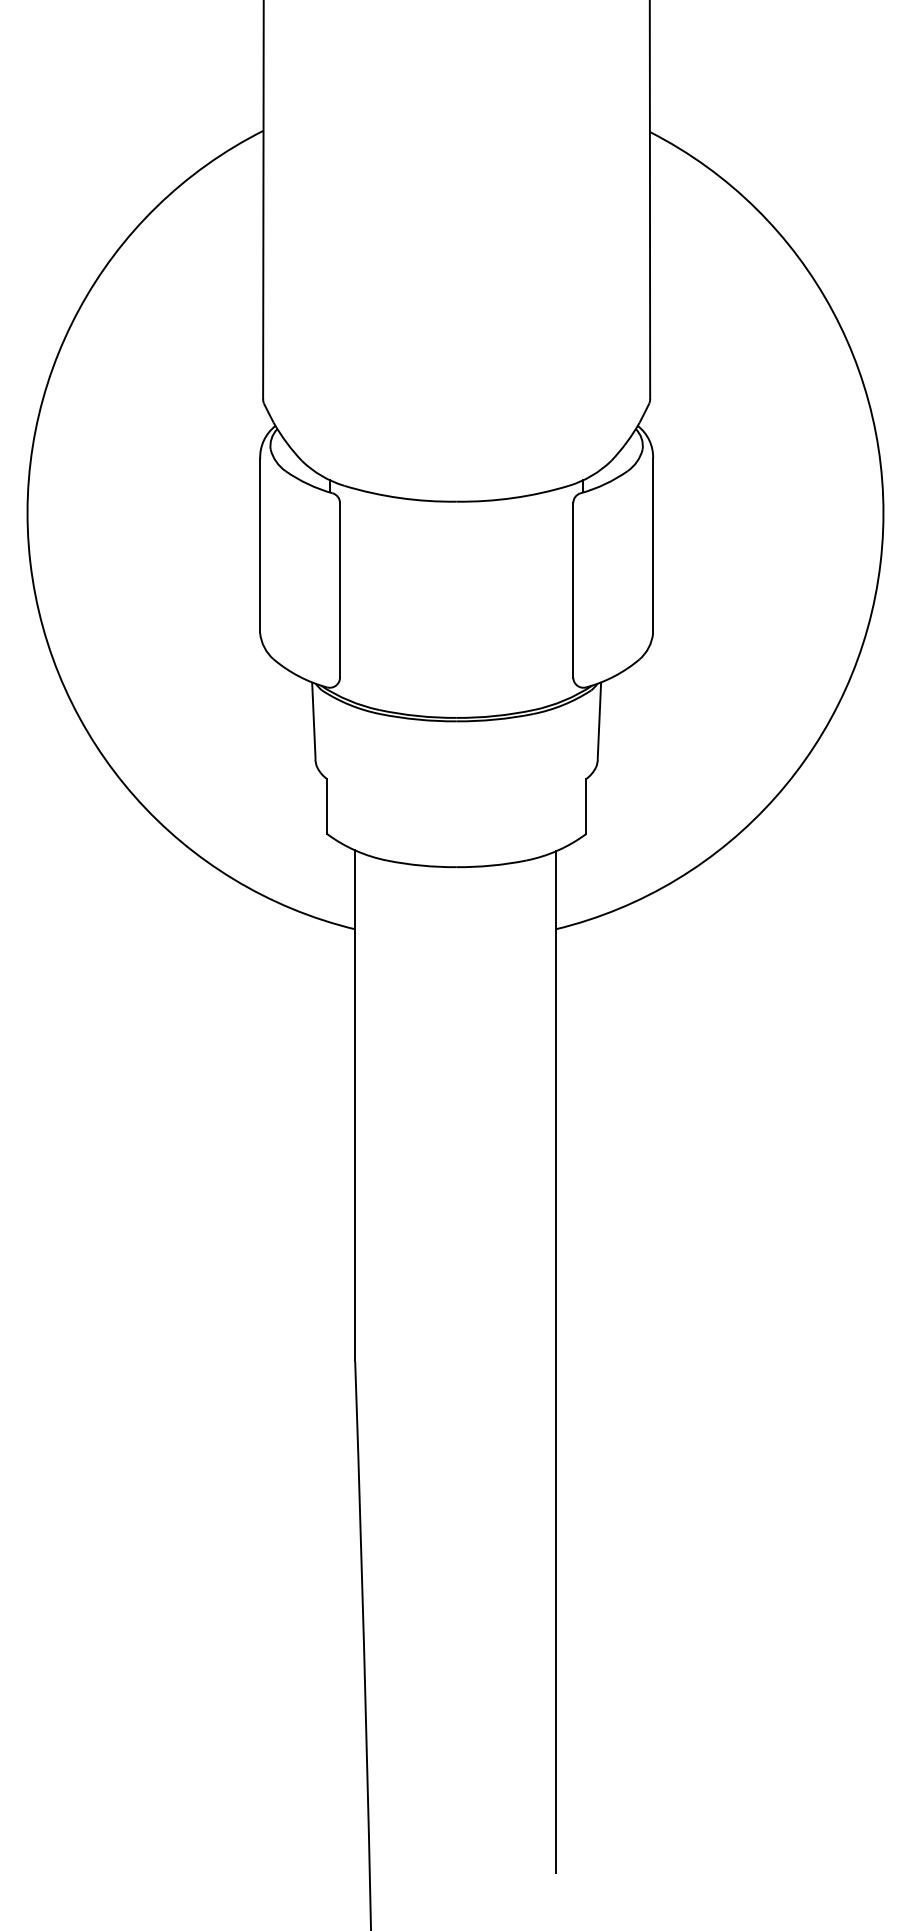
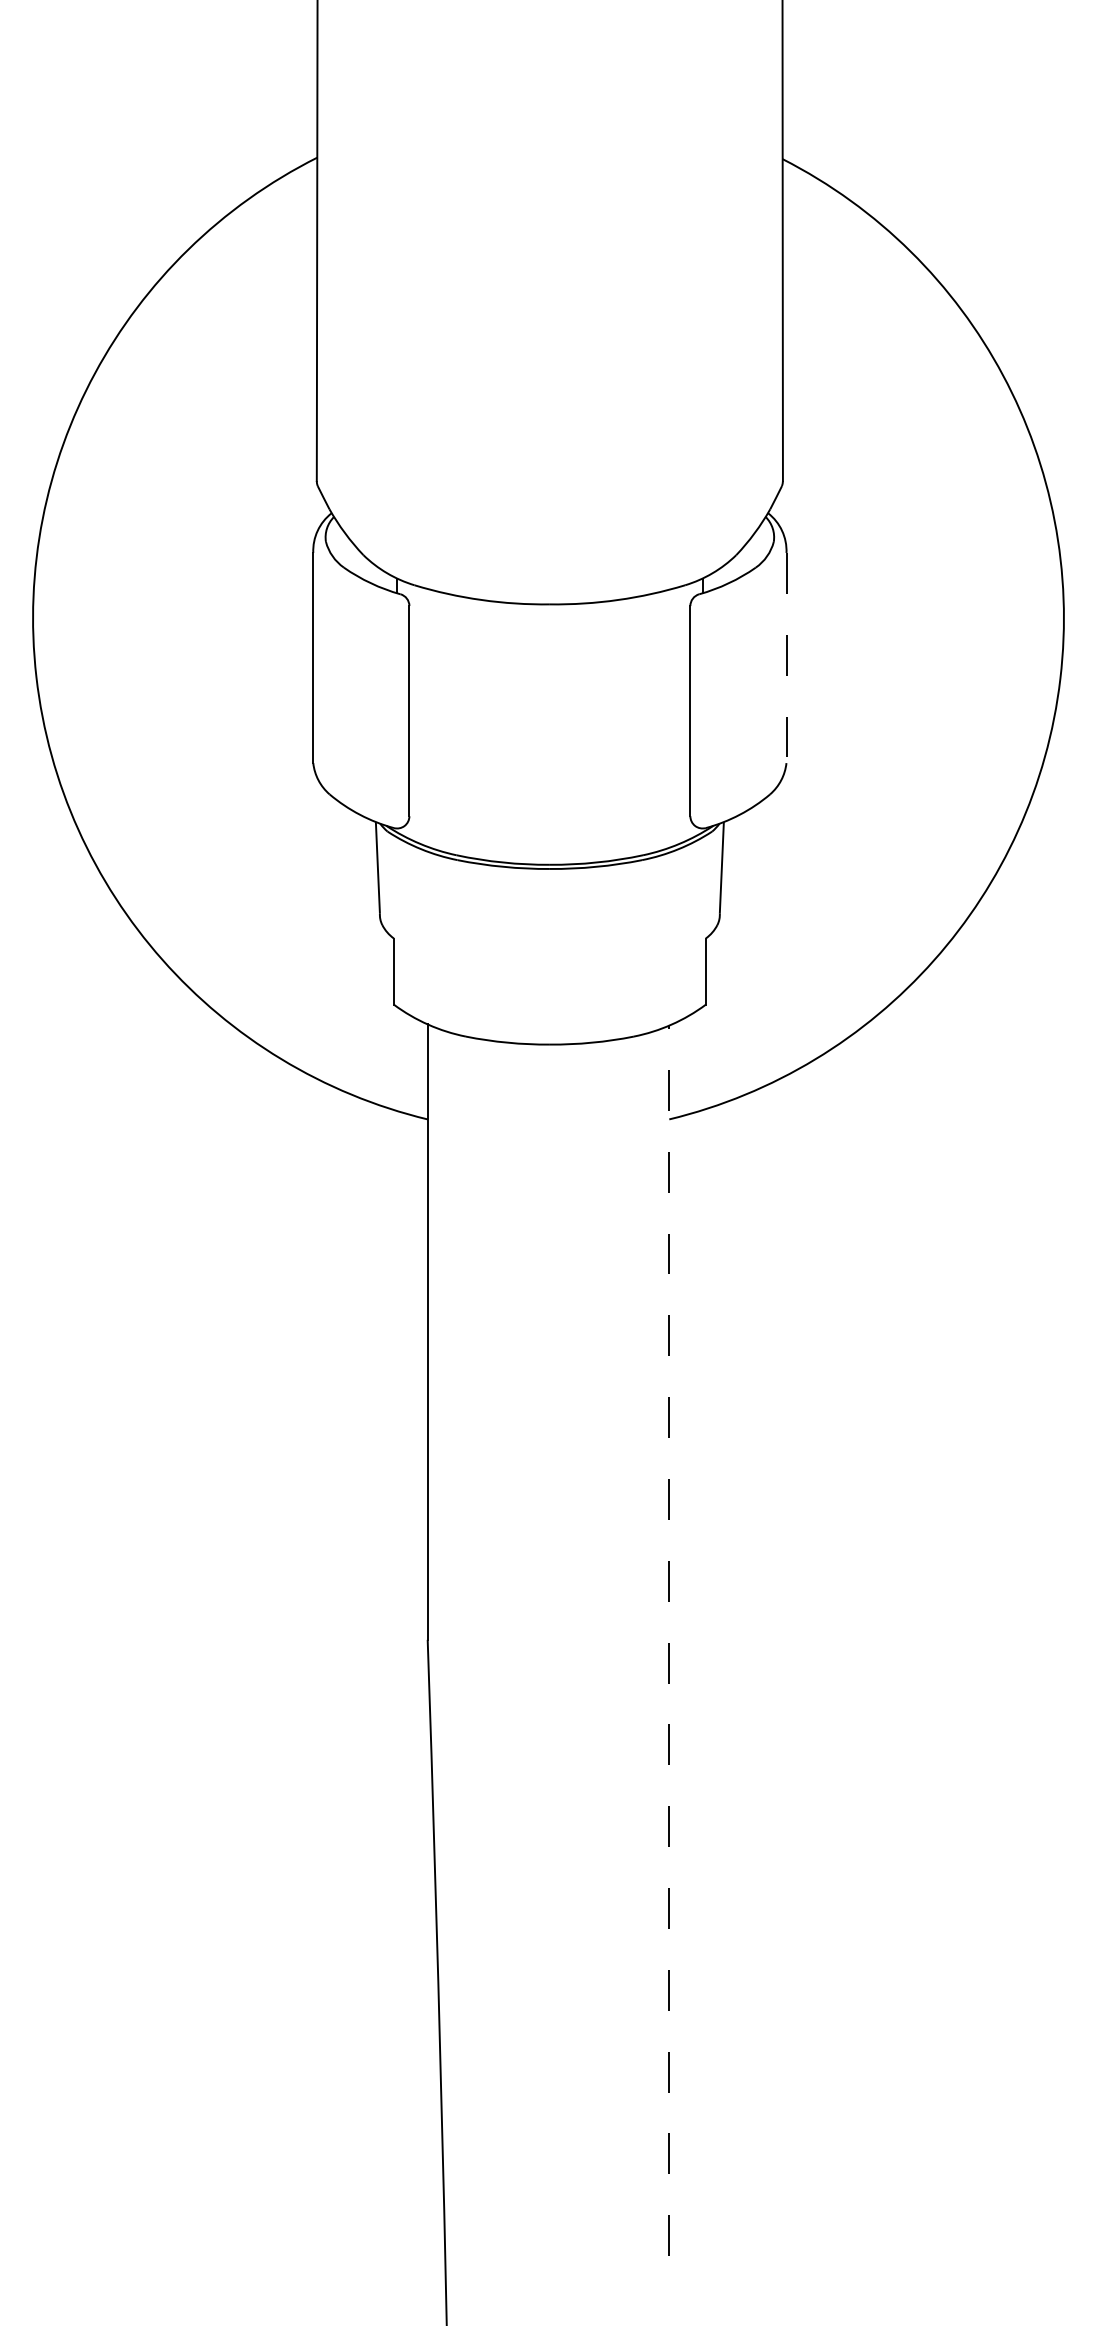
line: (653, 546) -> (786, 658), solid -> dashed
line: (555, 1361) -> (669, 1640), solid -> dashed

